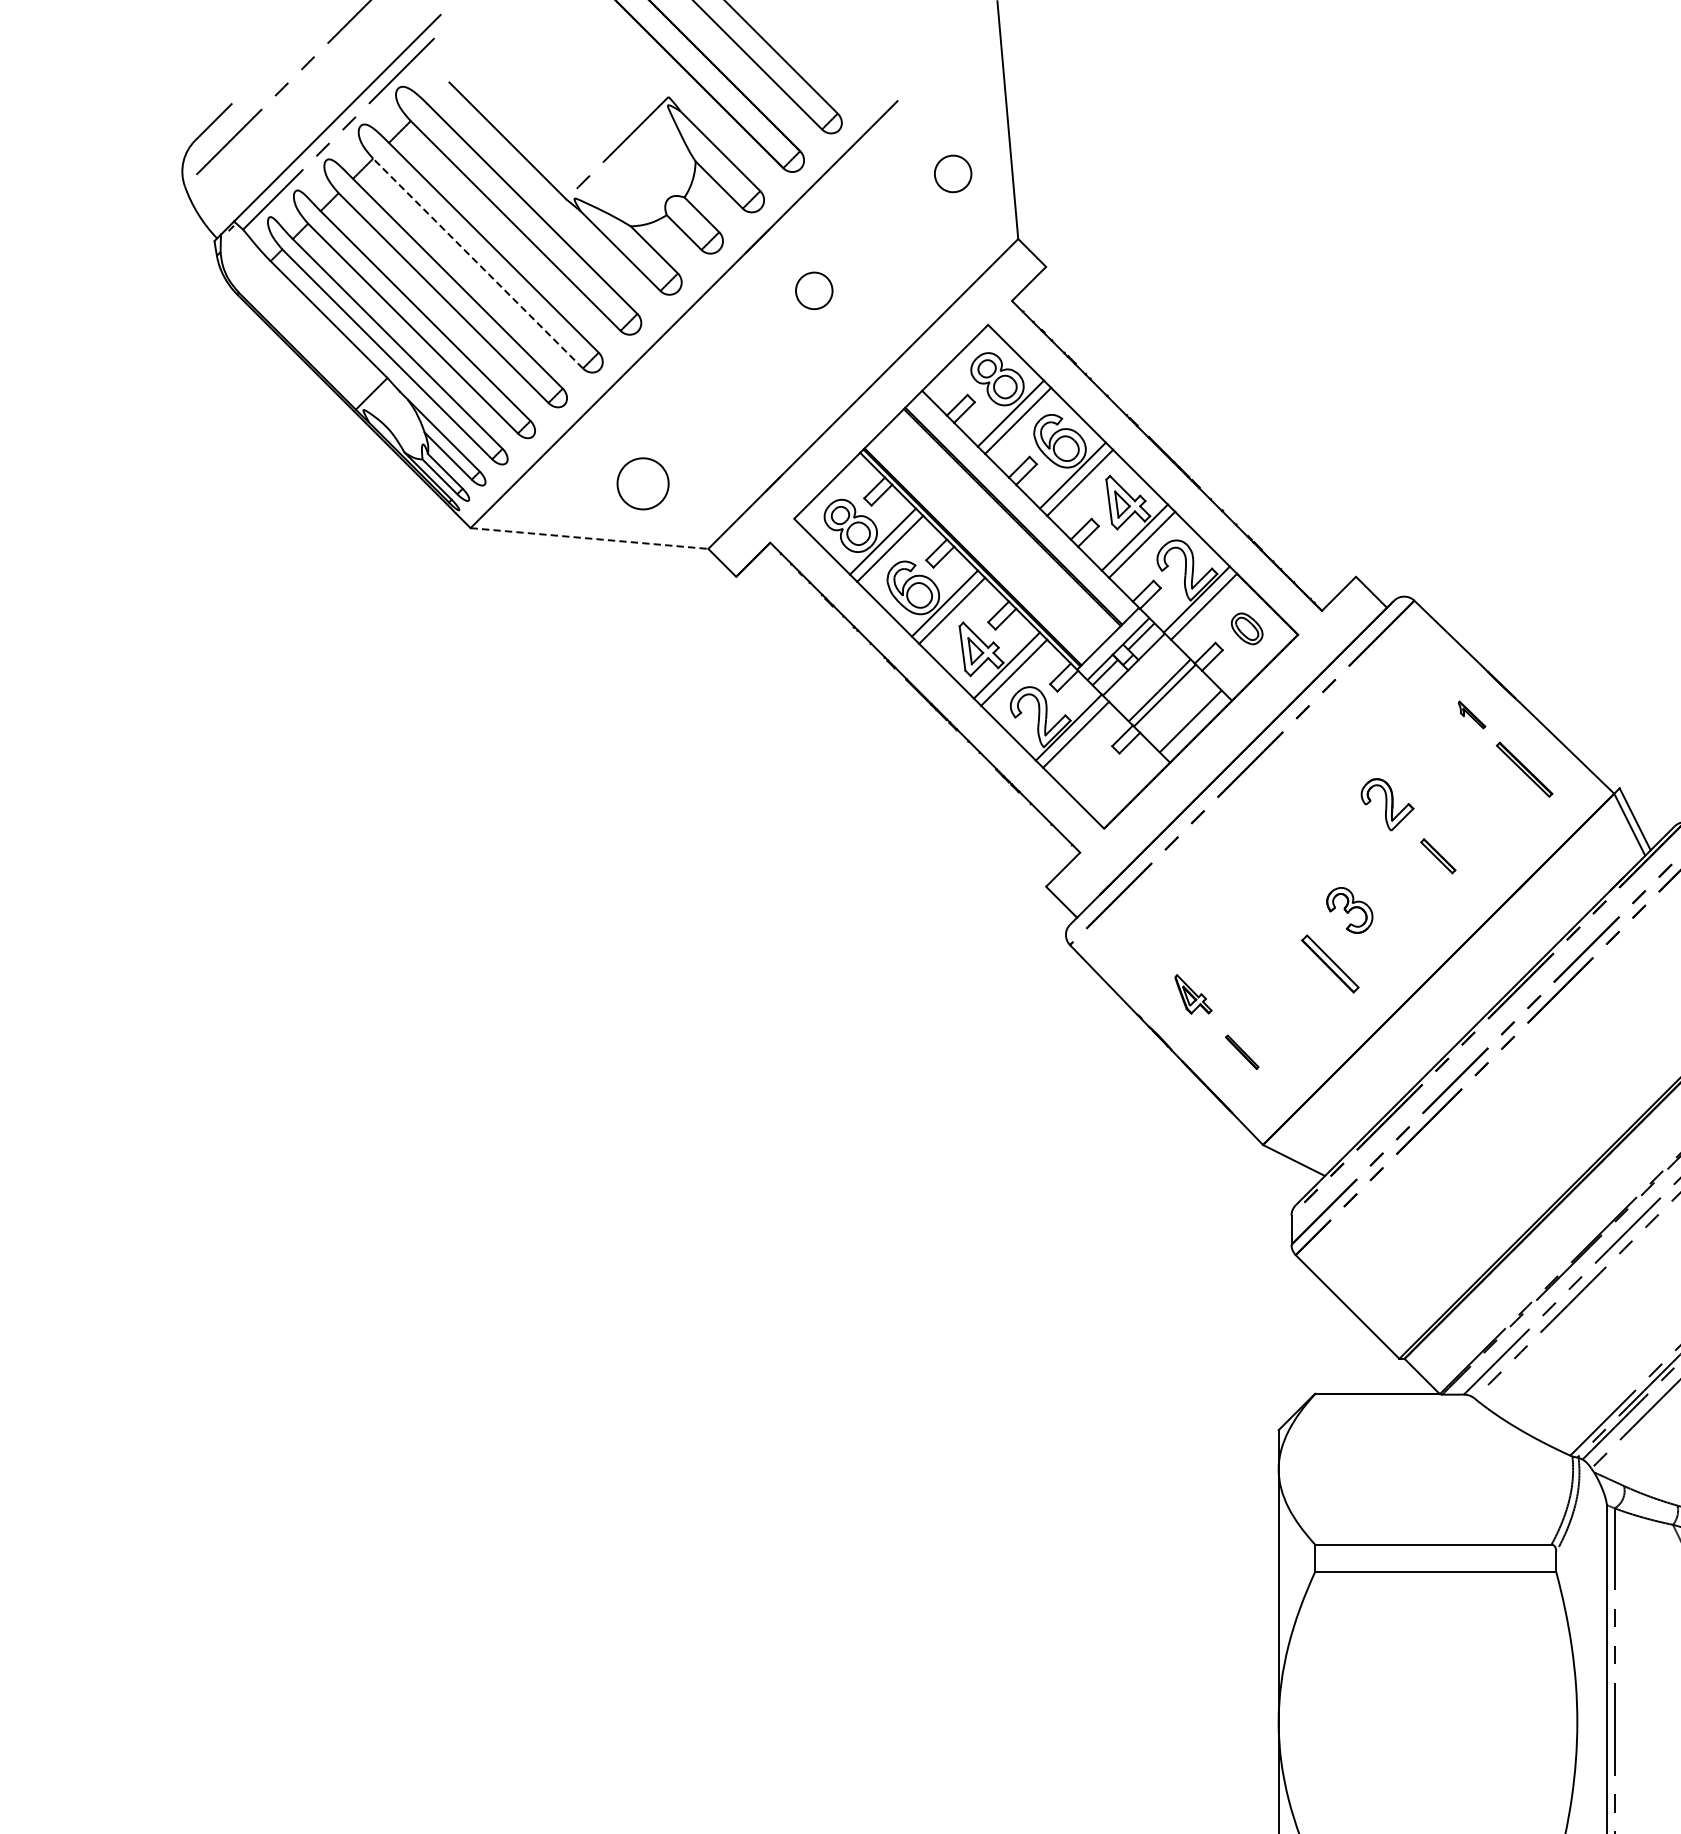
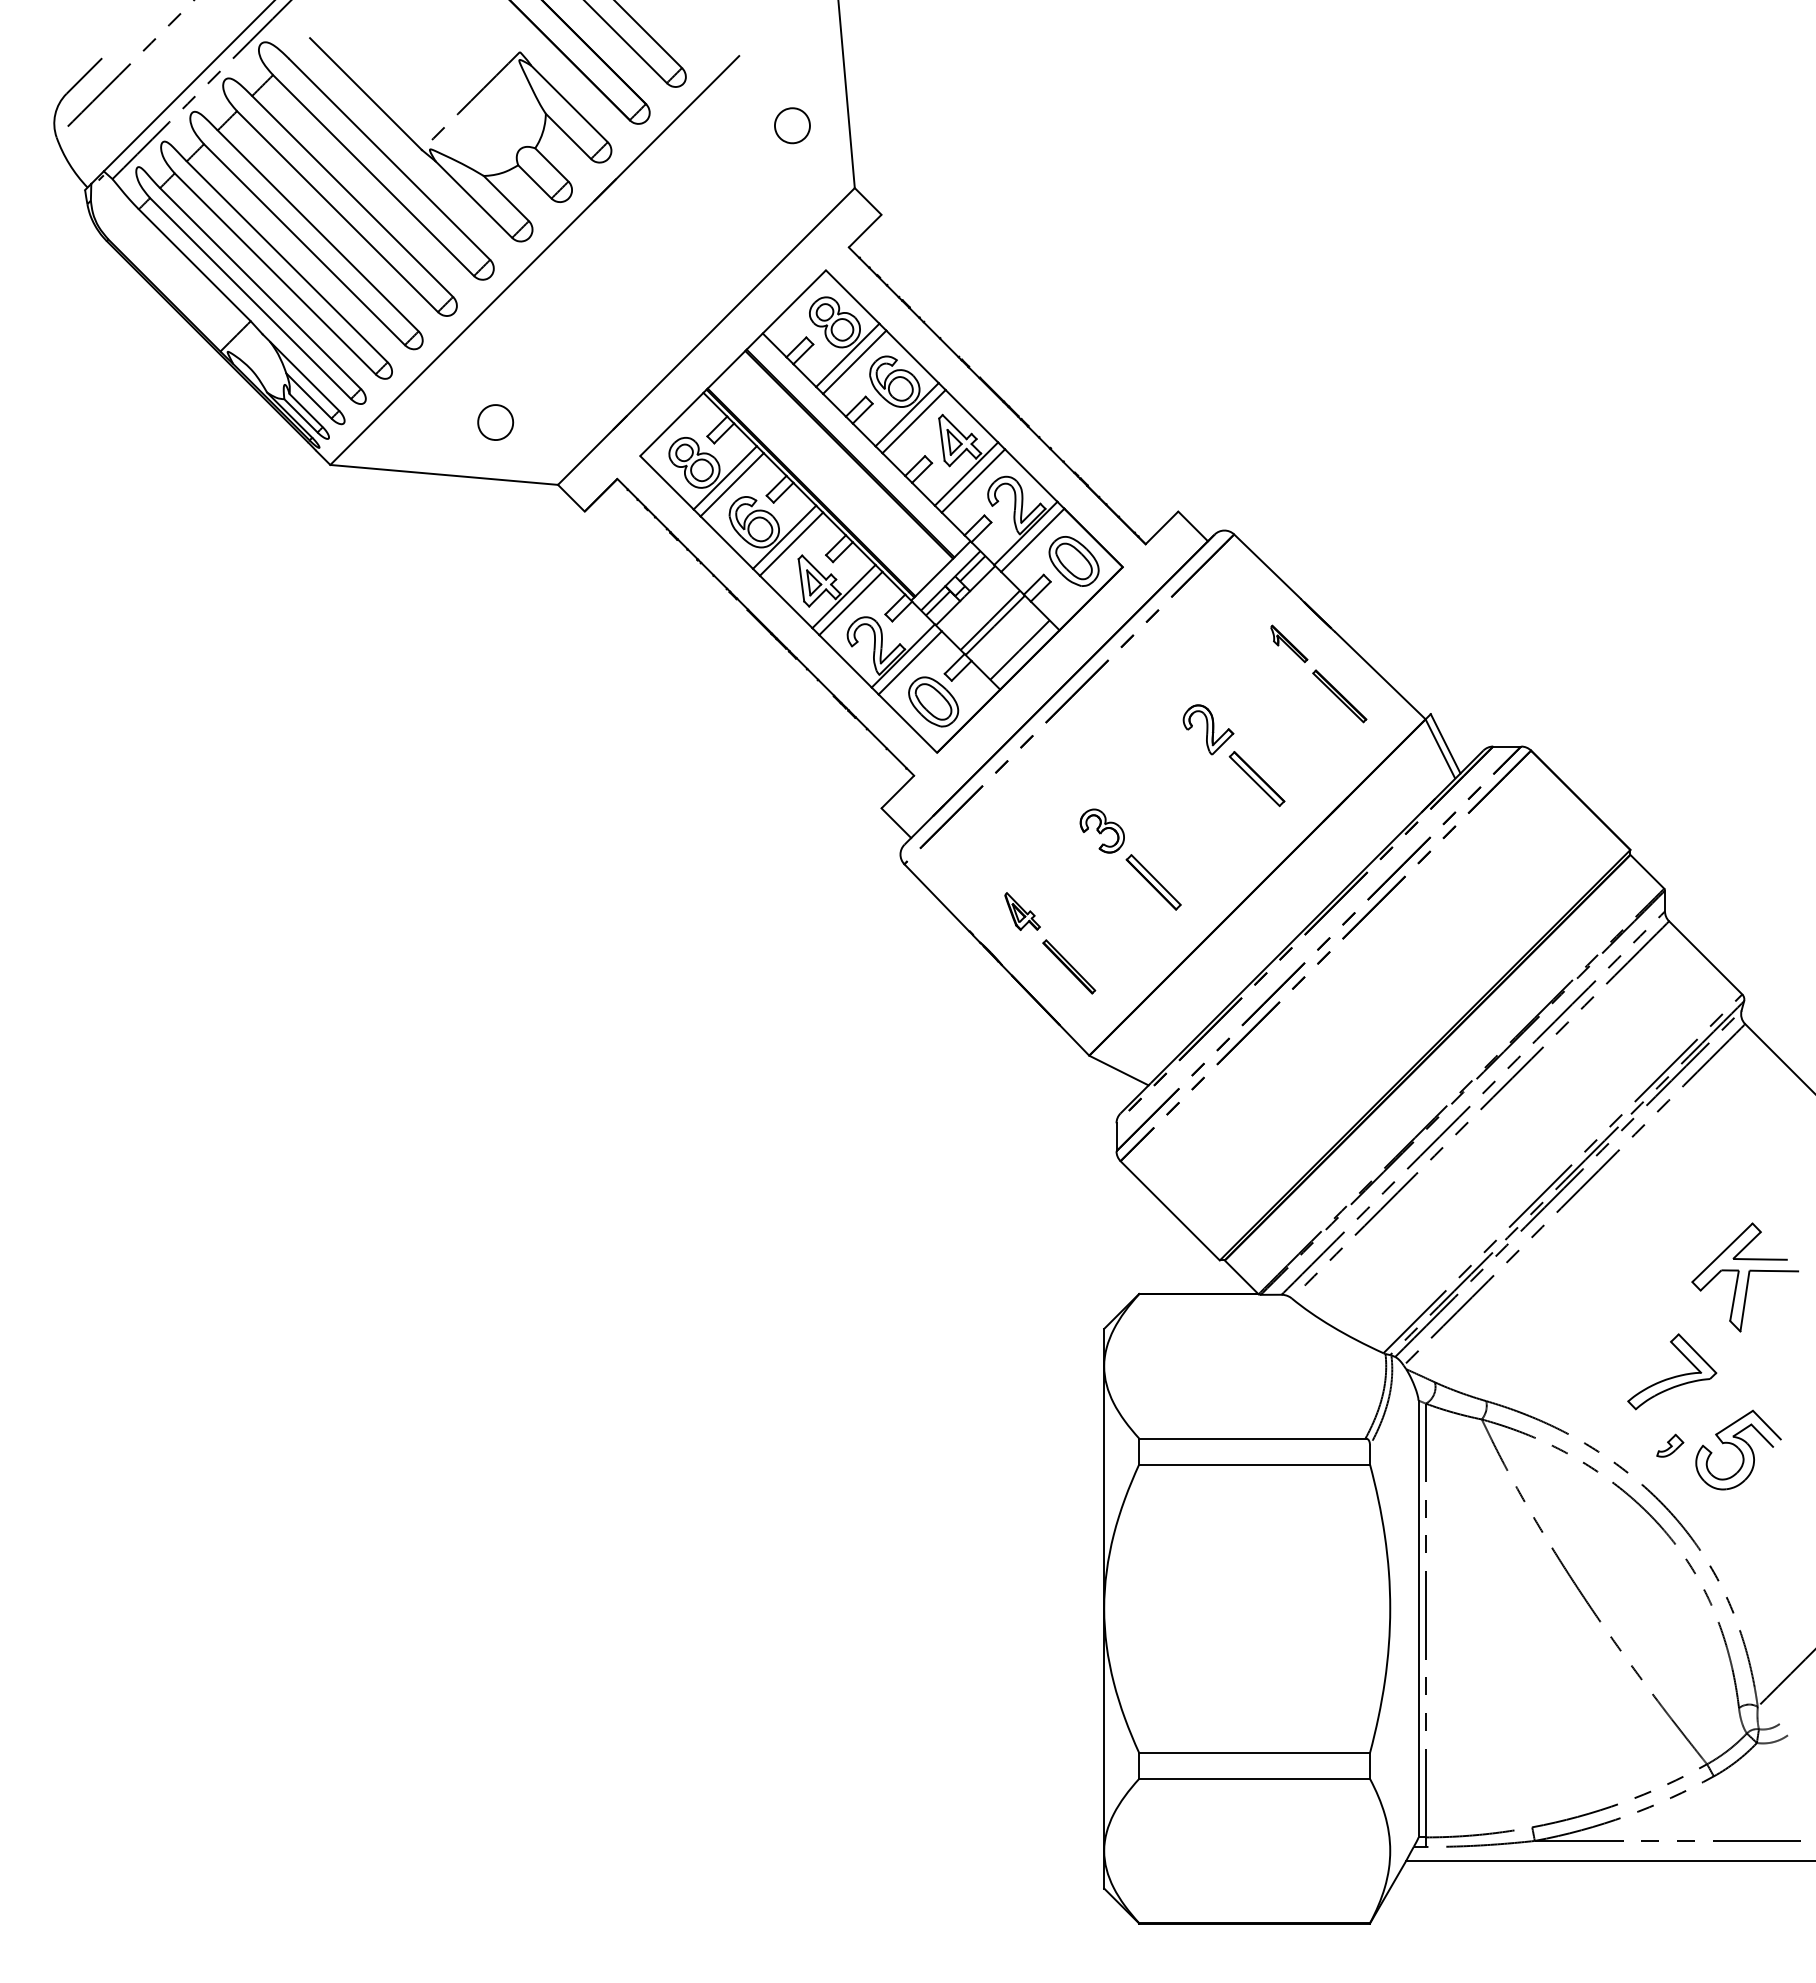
line: (478, 263) -> (337, 211), dashed -> solid
part: (814, 290) -> (659, 237), removed
part: (643, 483) -> (495, 422), size x0.71
line: (589, 538) -> (444, 474), dashed -> solid
part: (1246, 628) -> (1073, 561), size x1.67
part: (1472, 714) -> (1289, 643), size x1.43
part: (1100, 775) -> (933, 701), added
part: (1437, 856) -> (1256, 779), size x1.67
part: (1348, 909) -> (1101, 830), moved
part: (1242, 1051) -> (1069, 966), size x1.67

